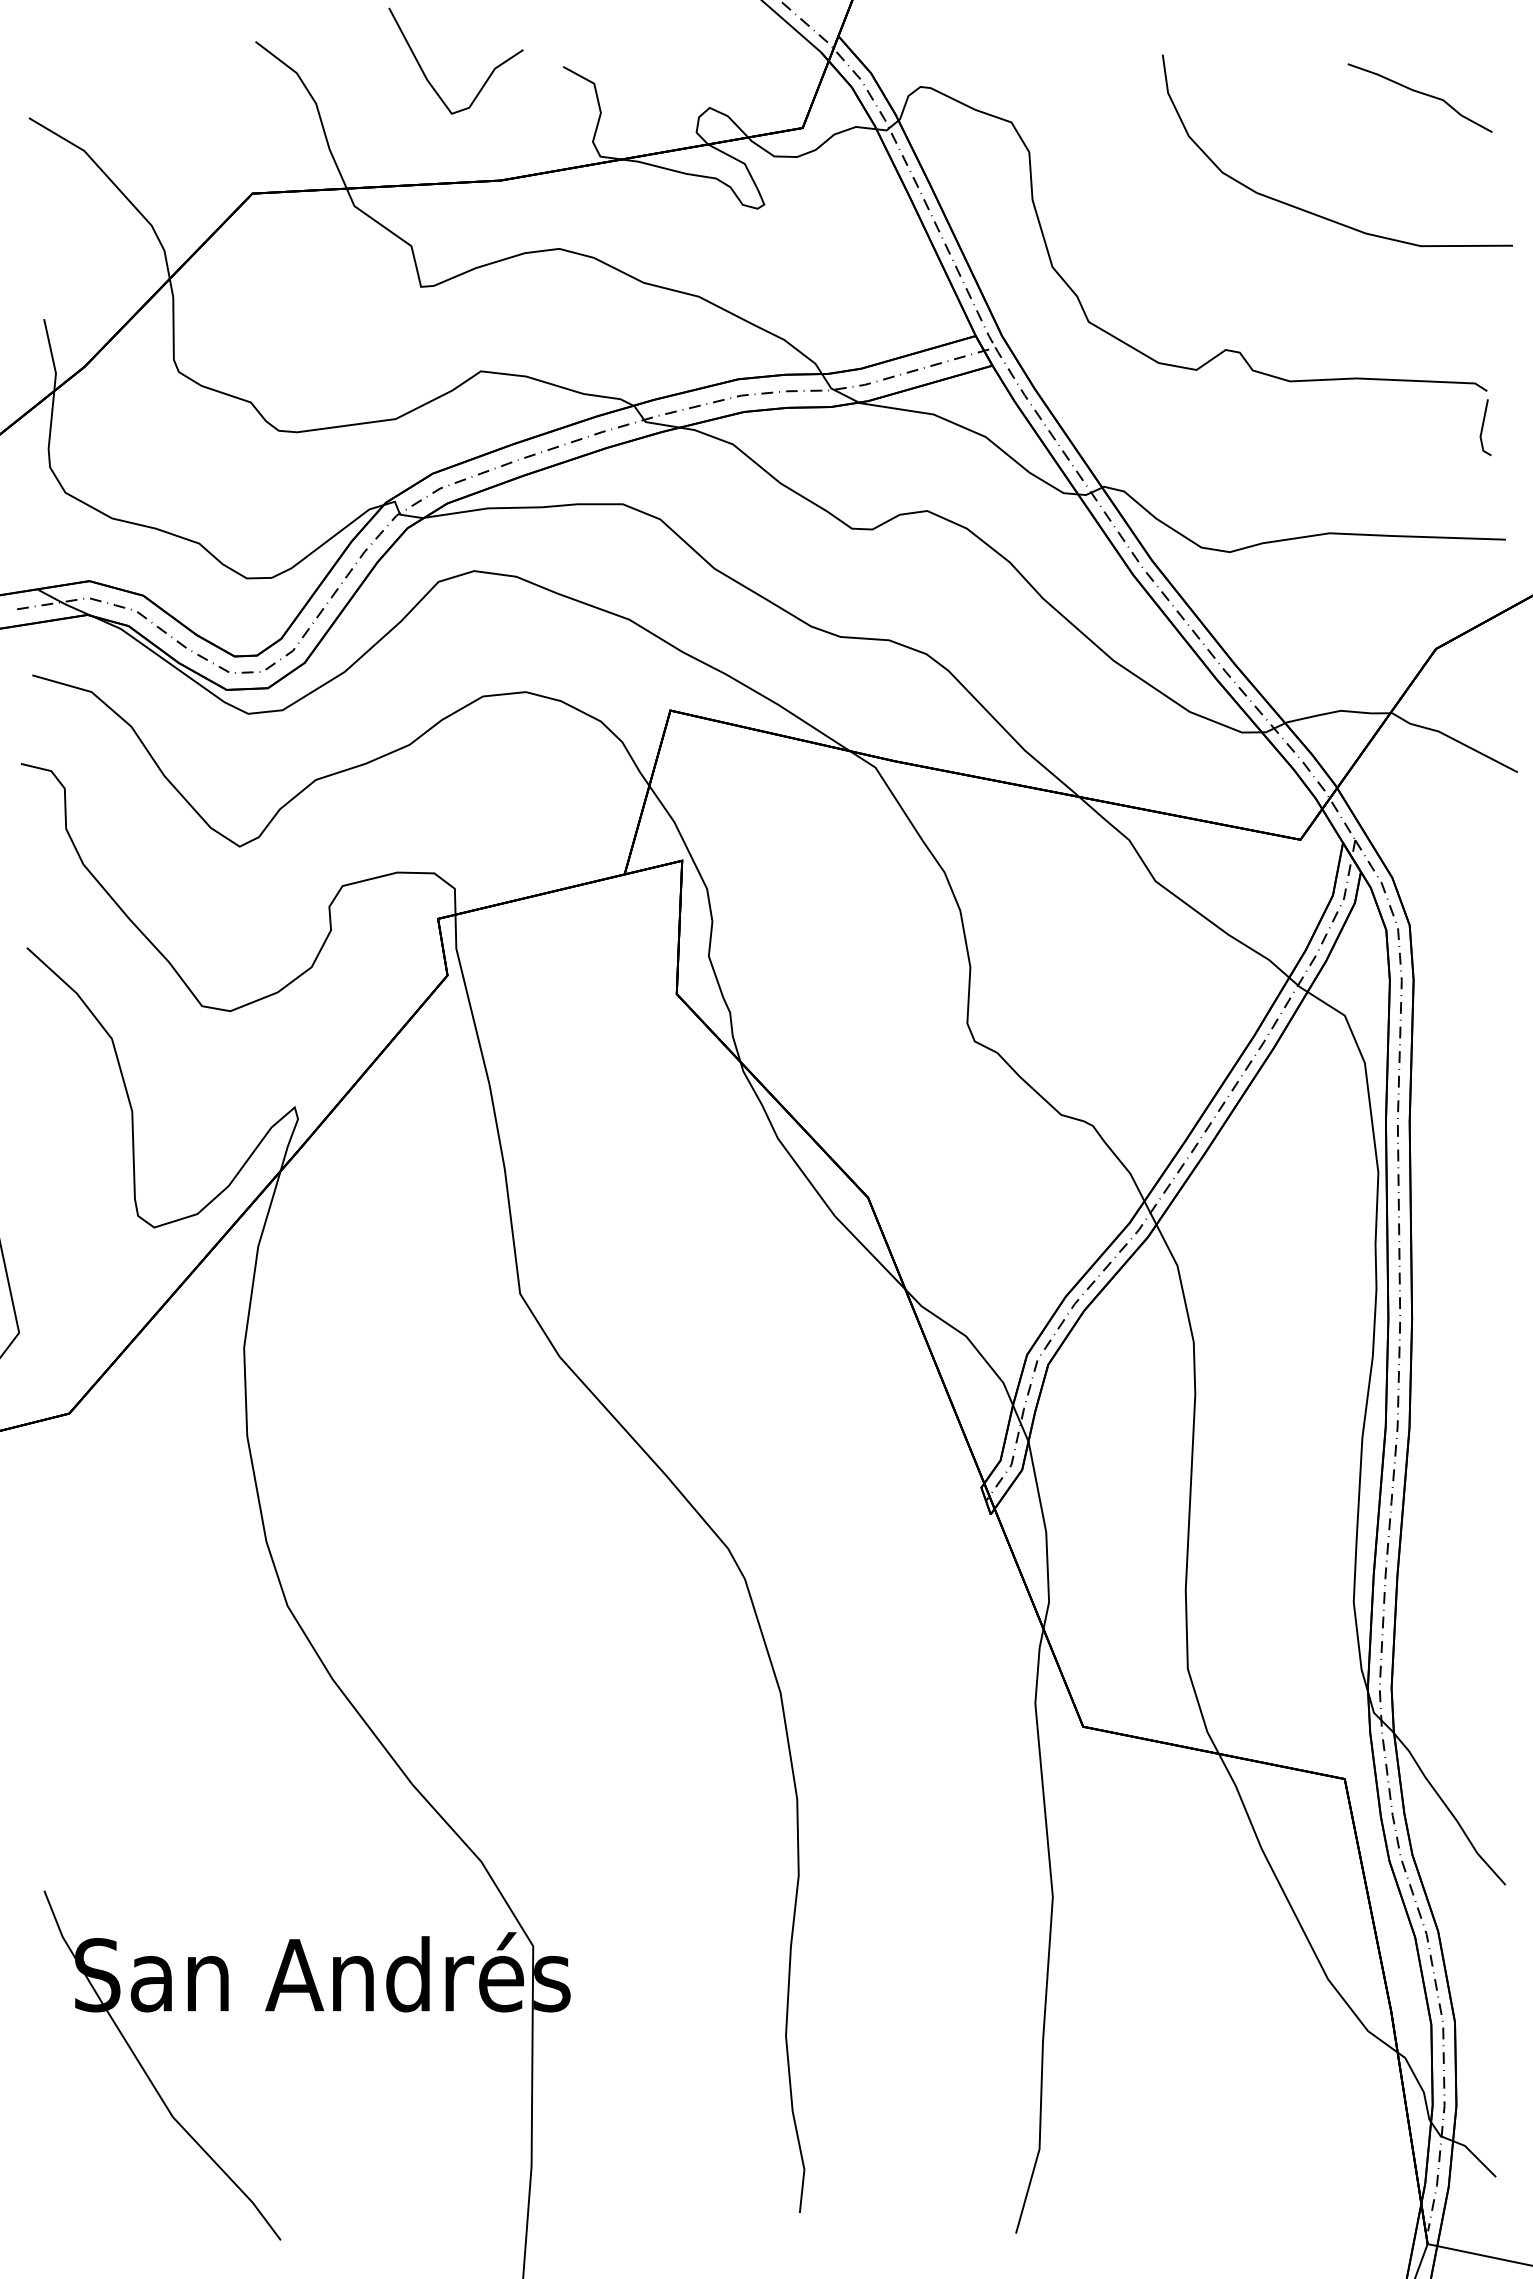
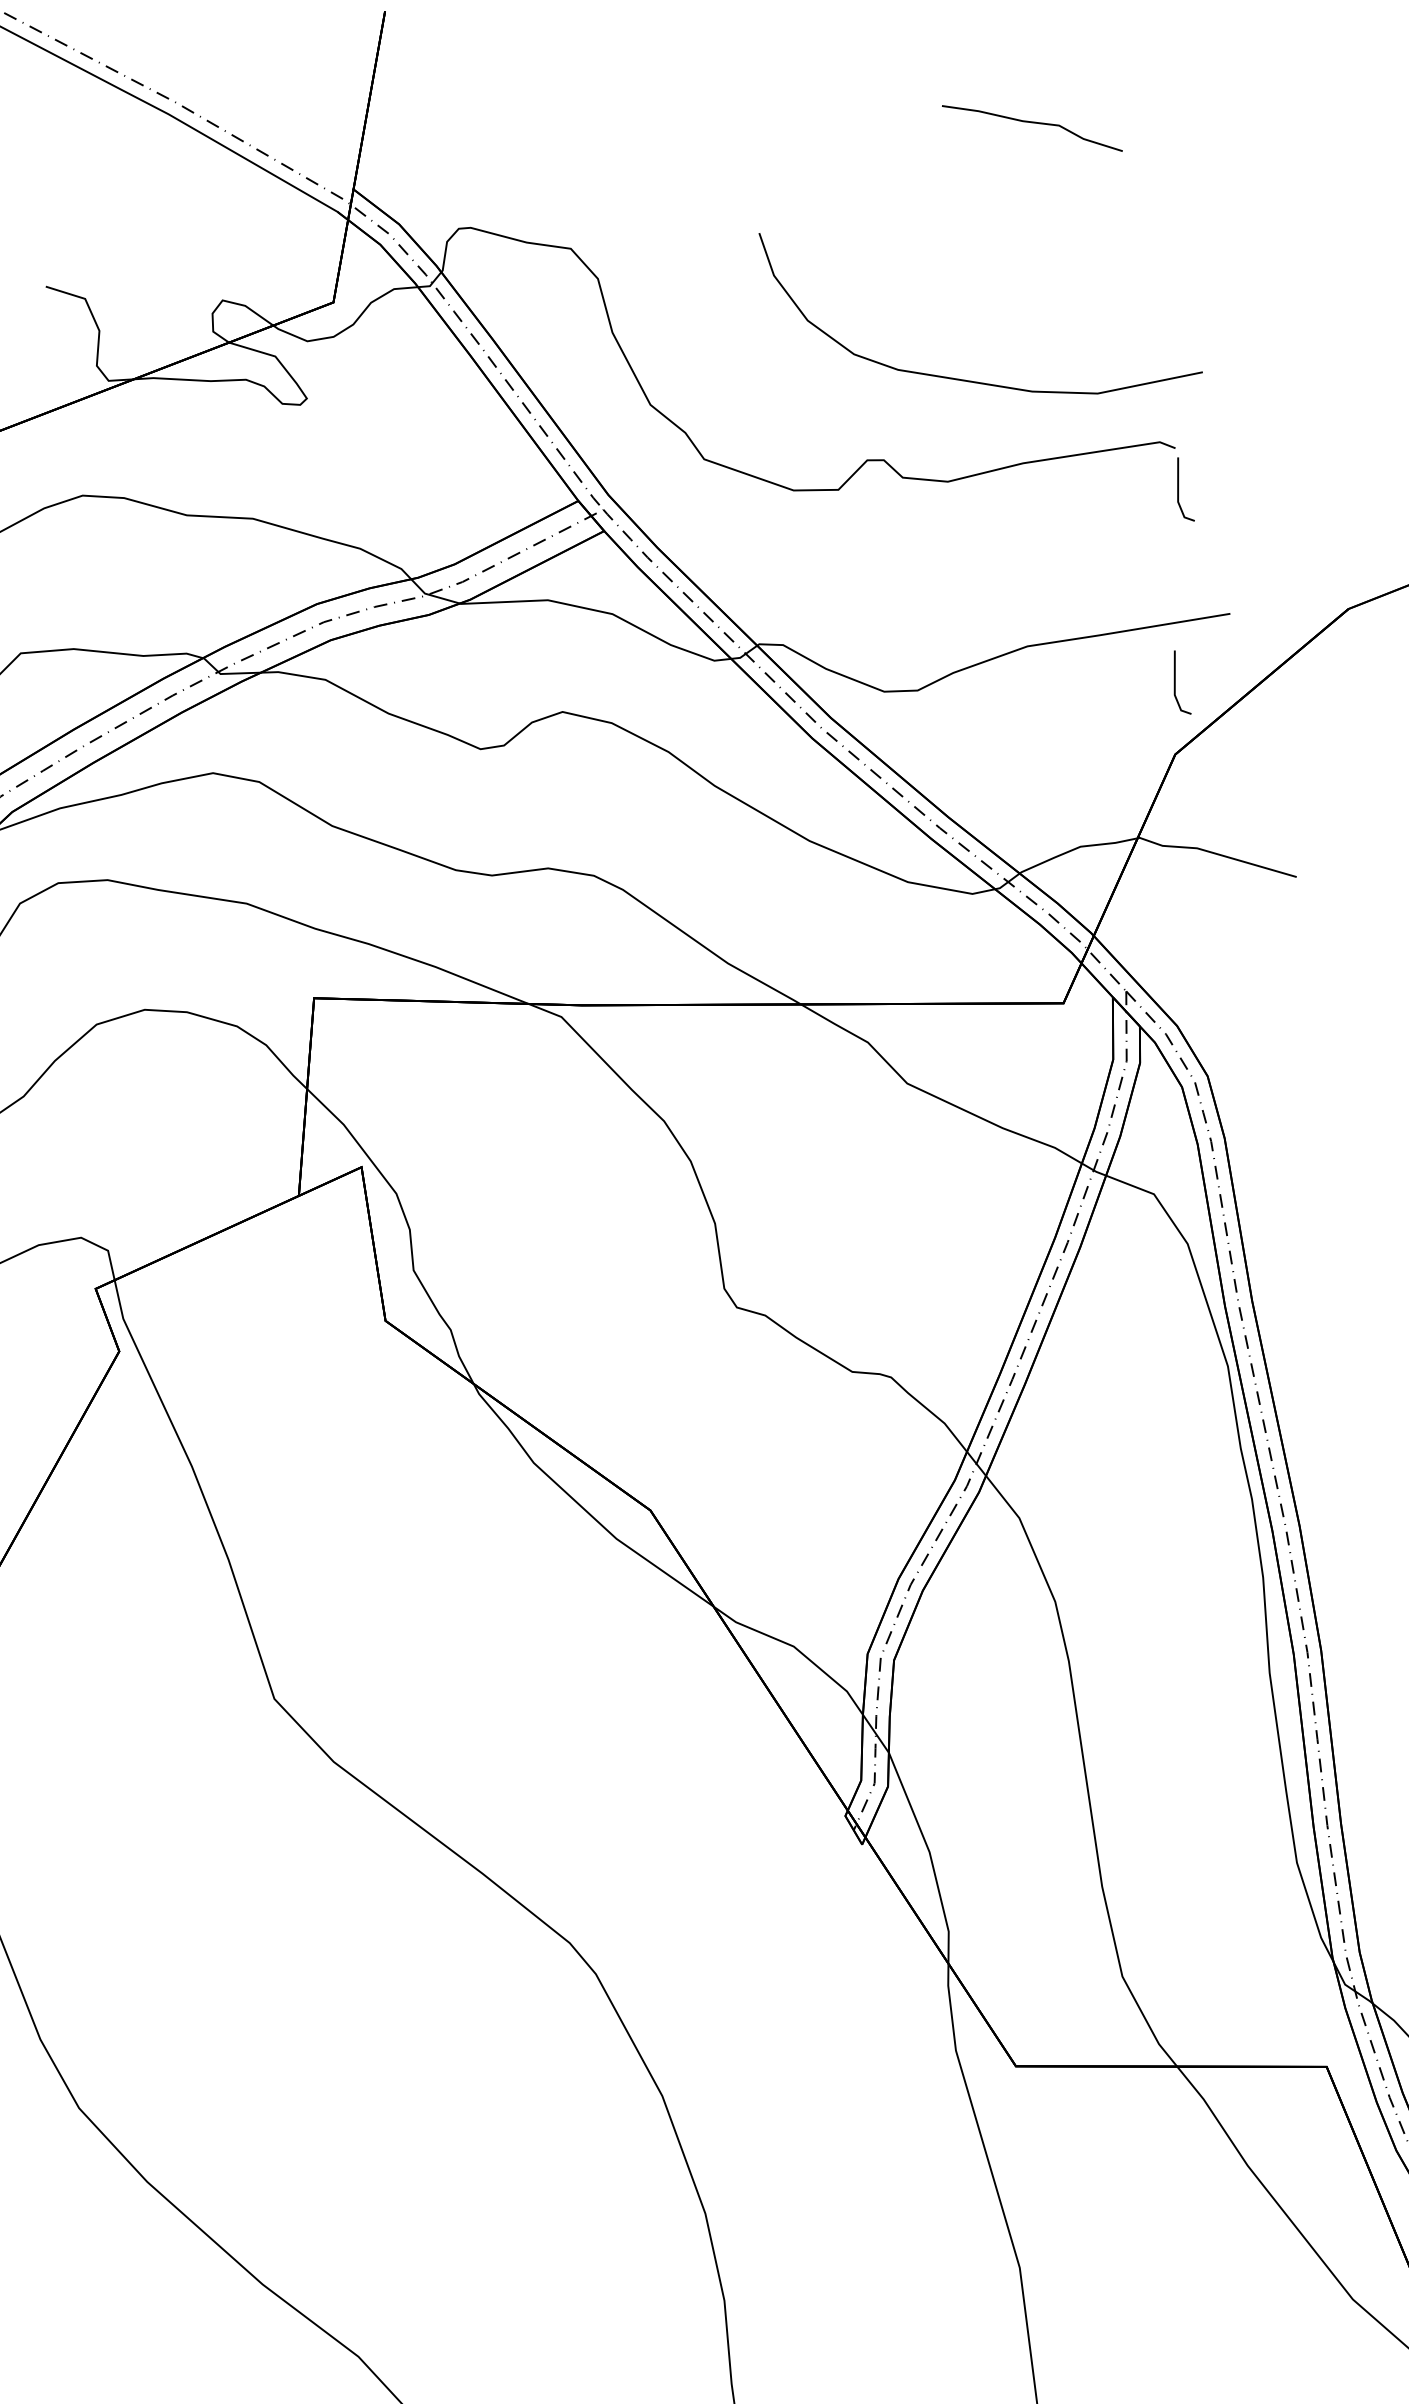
curve: (1310, 211) -> (963, 378), moved
line: (1448, 589) -> (1176, 683), added

